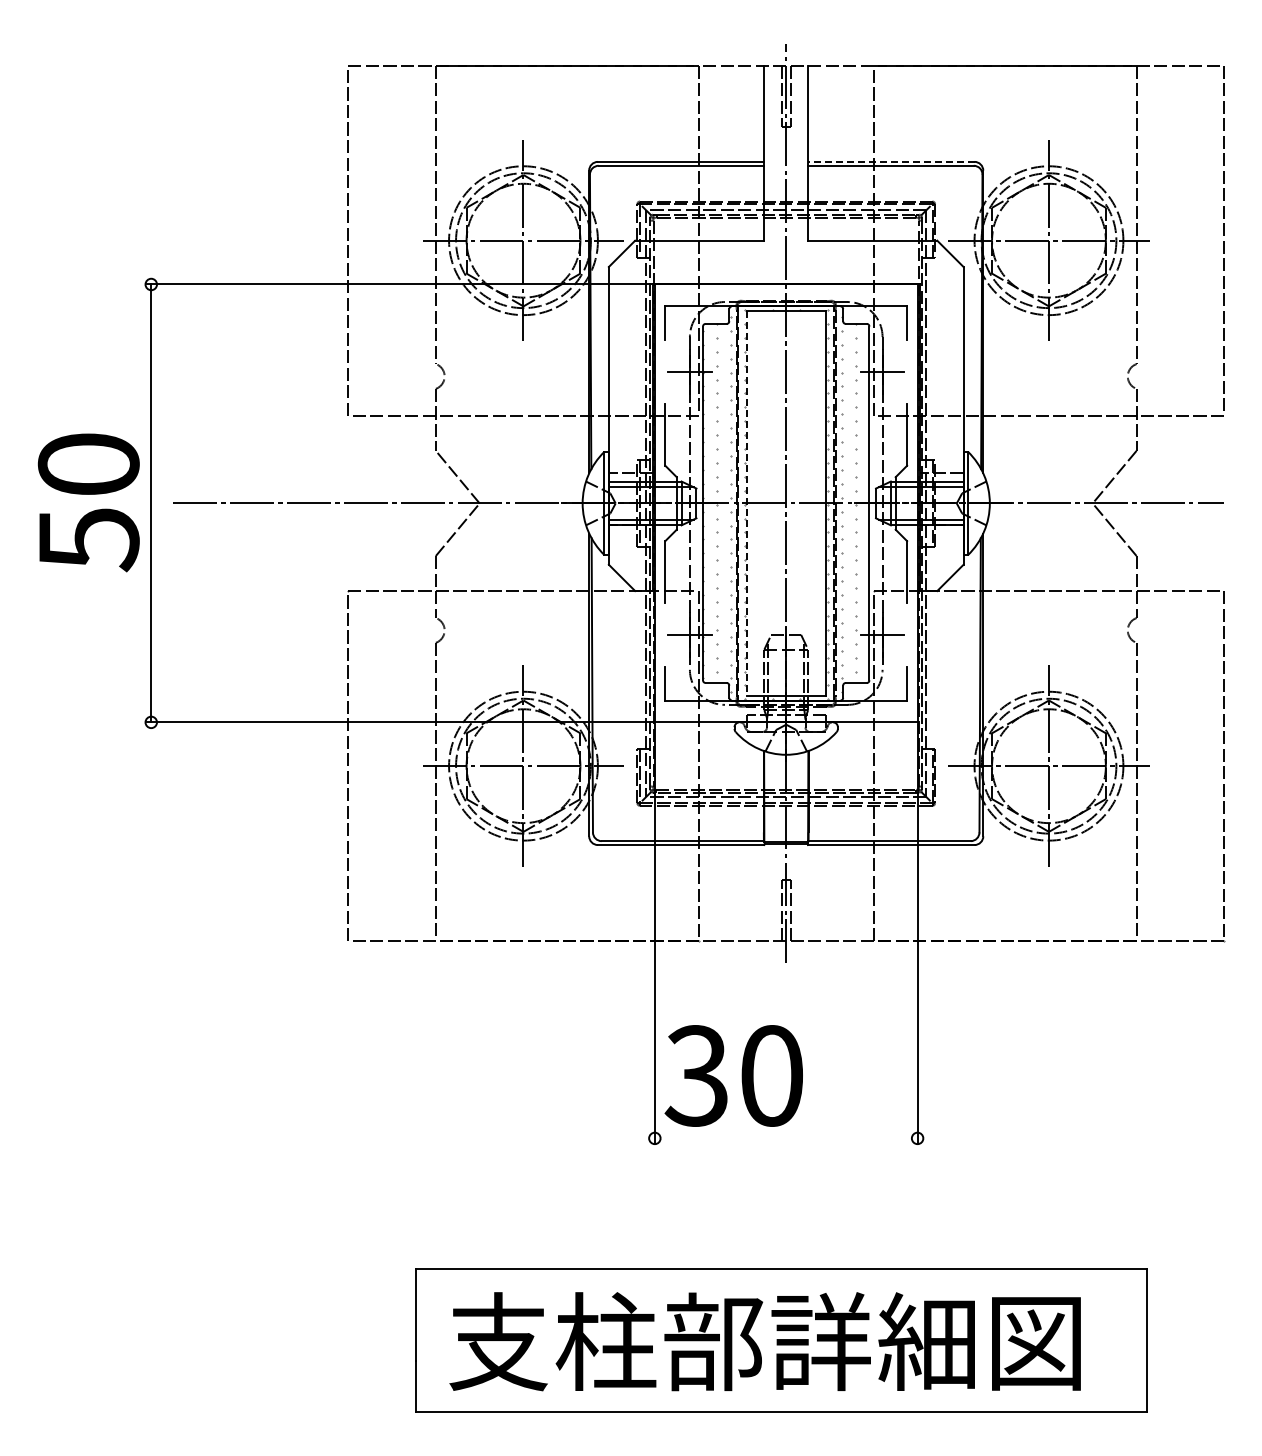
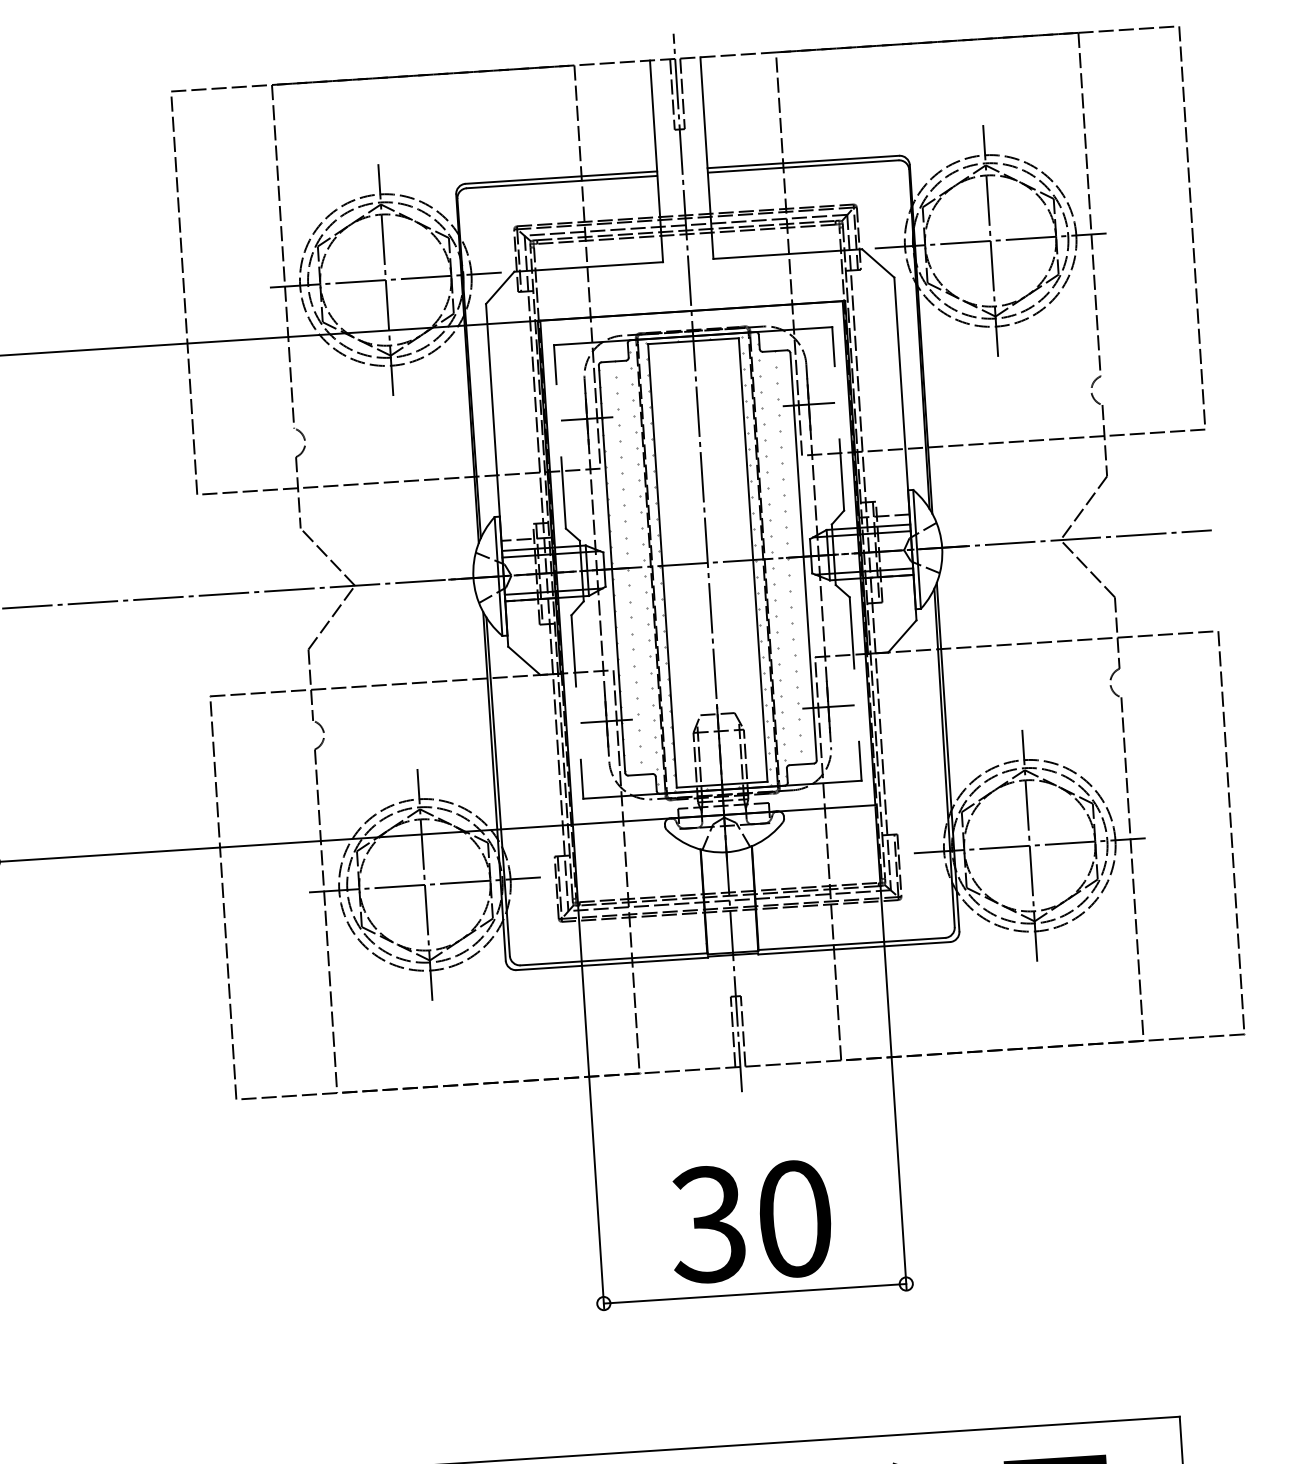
line: (890, 161) -> (802, 161), dashed -> solid
line: (746, 503) -> (662, 565), dashed -> solid
text: (733, 1075) -> (750, 1221), moved
line: (785, 1138) -> (754, 1293), added

